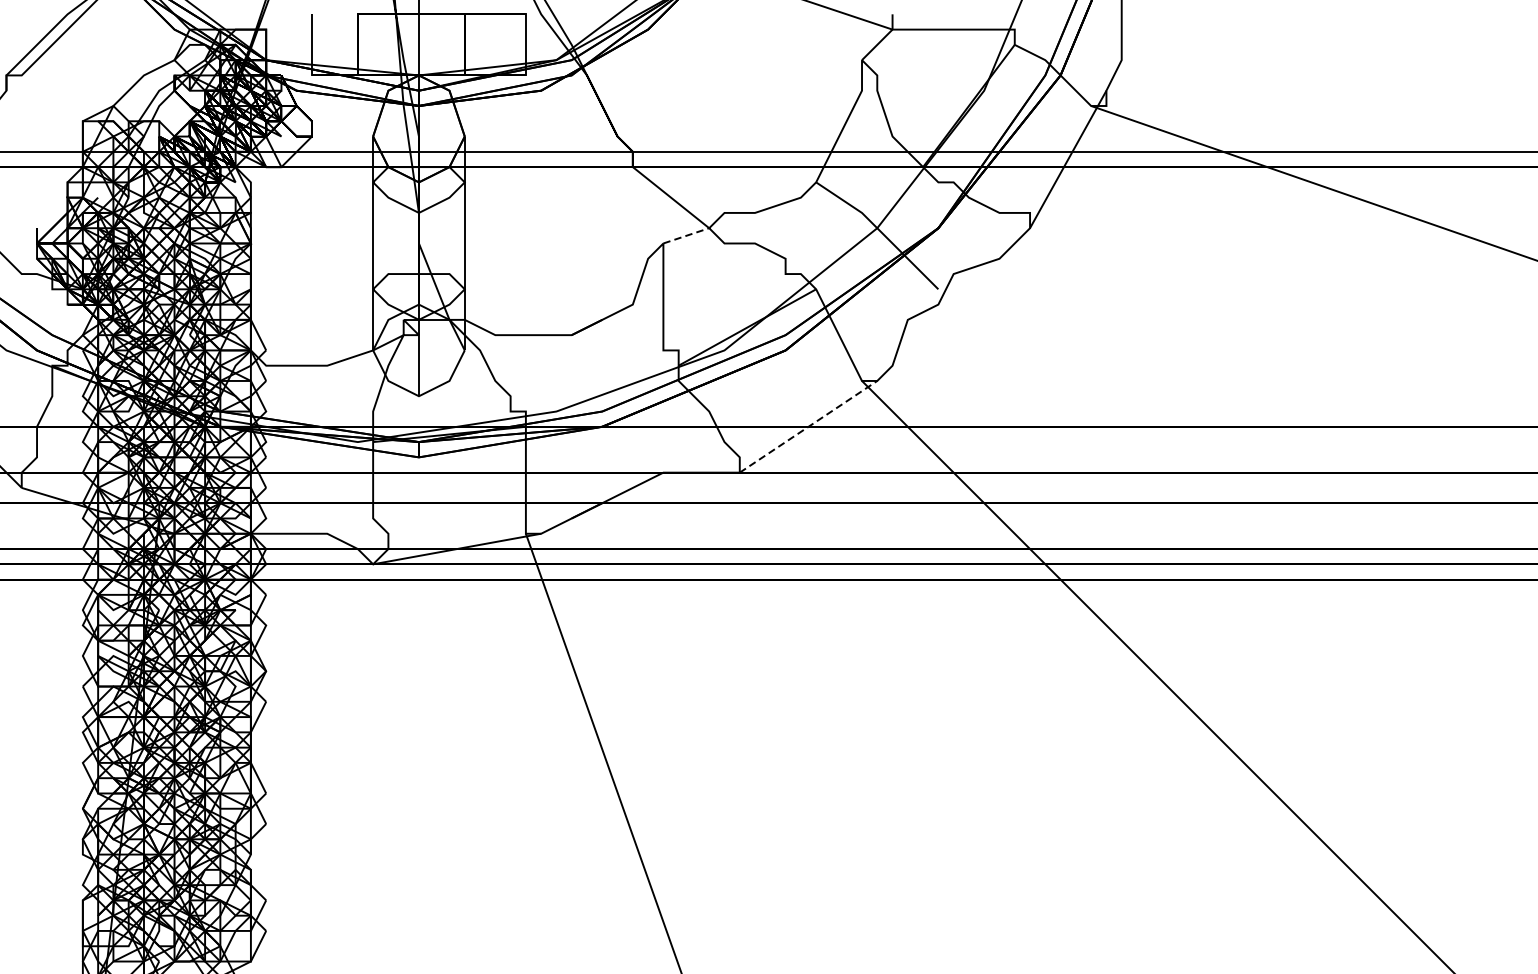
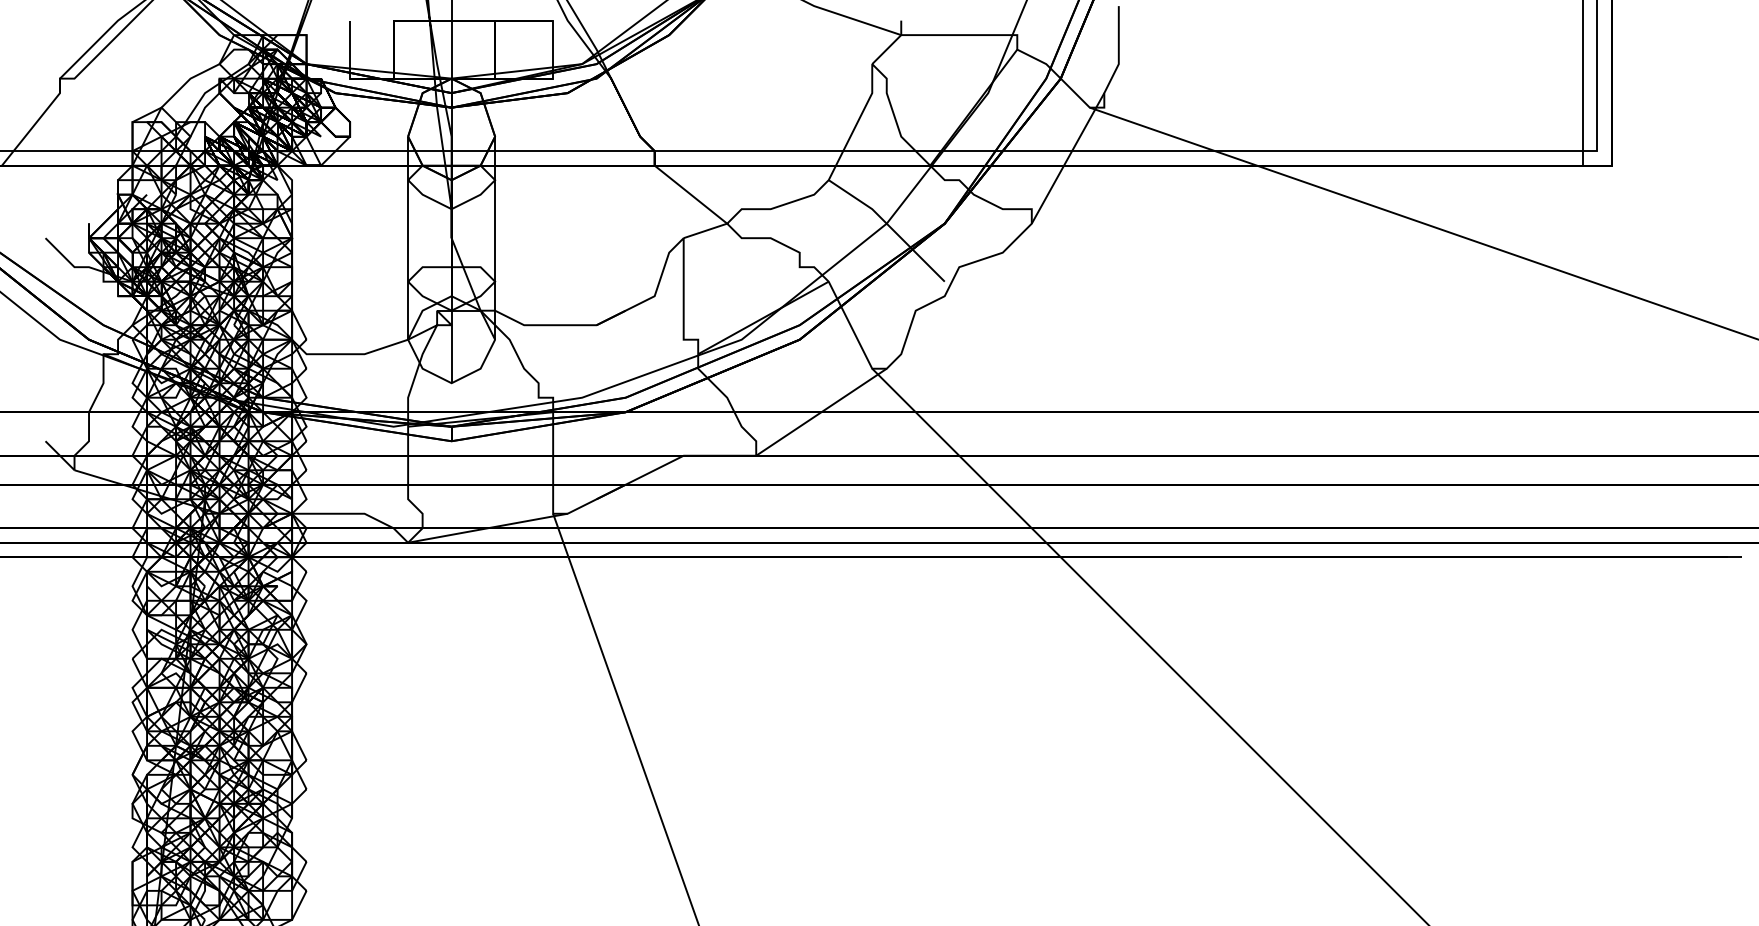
line: (686, 235) -> (705, 230), dashed -> solid
line: (808, 426) -> (821, 411), dashed -> solid

